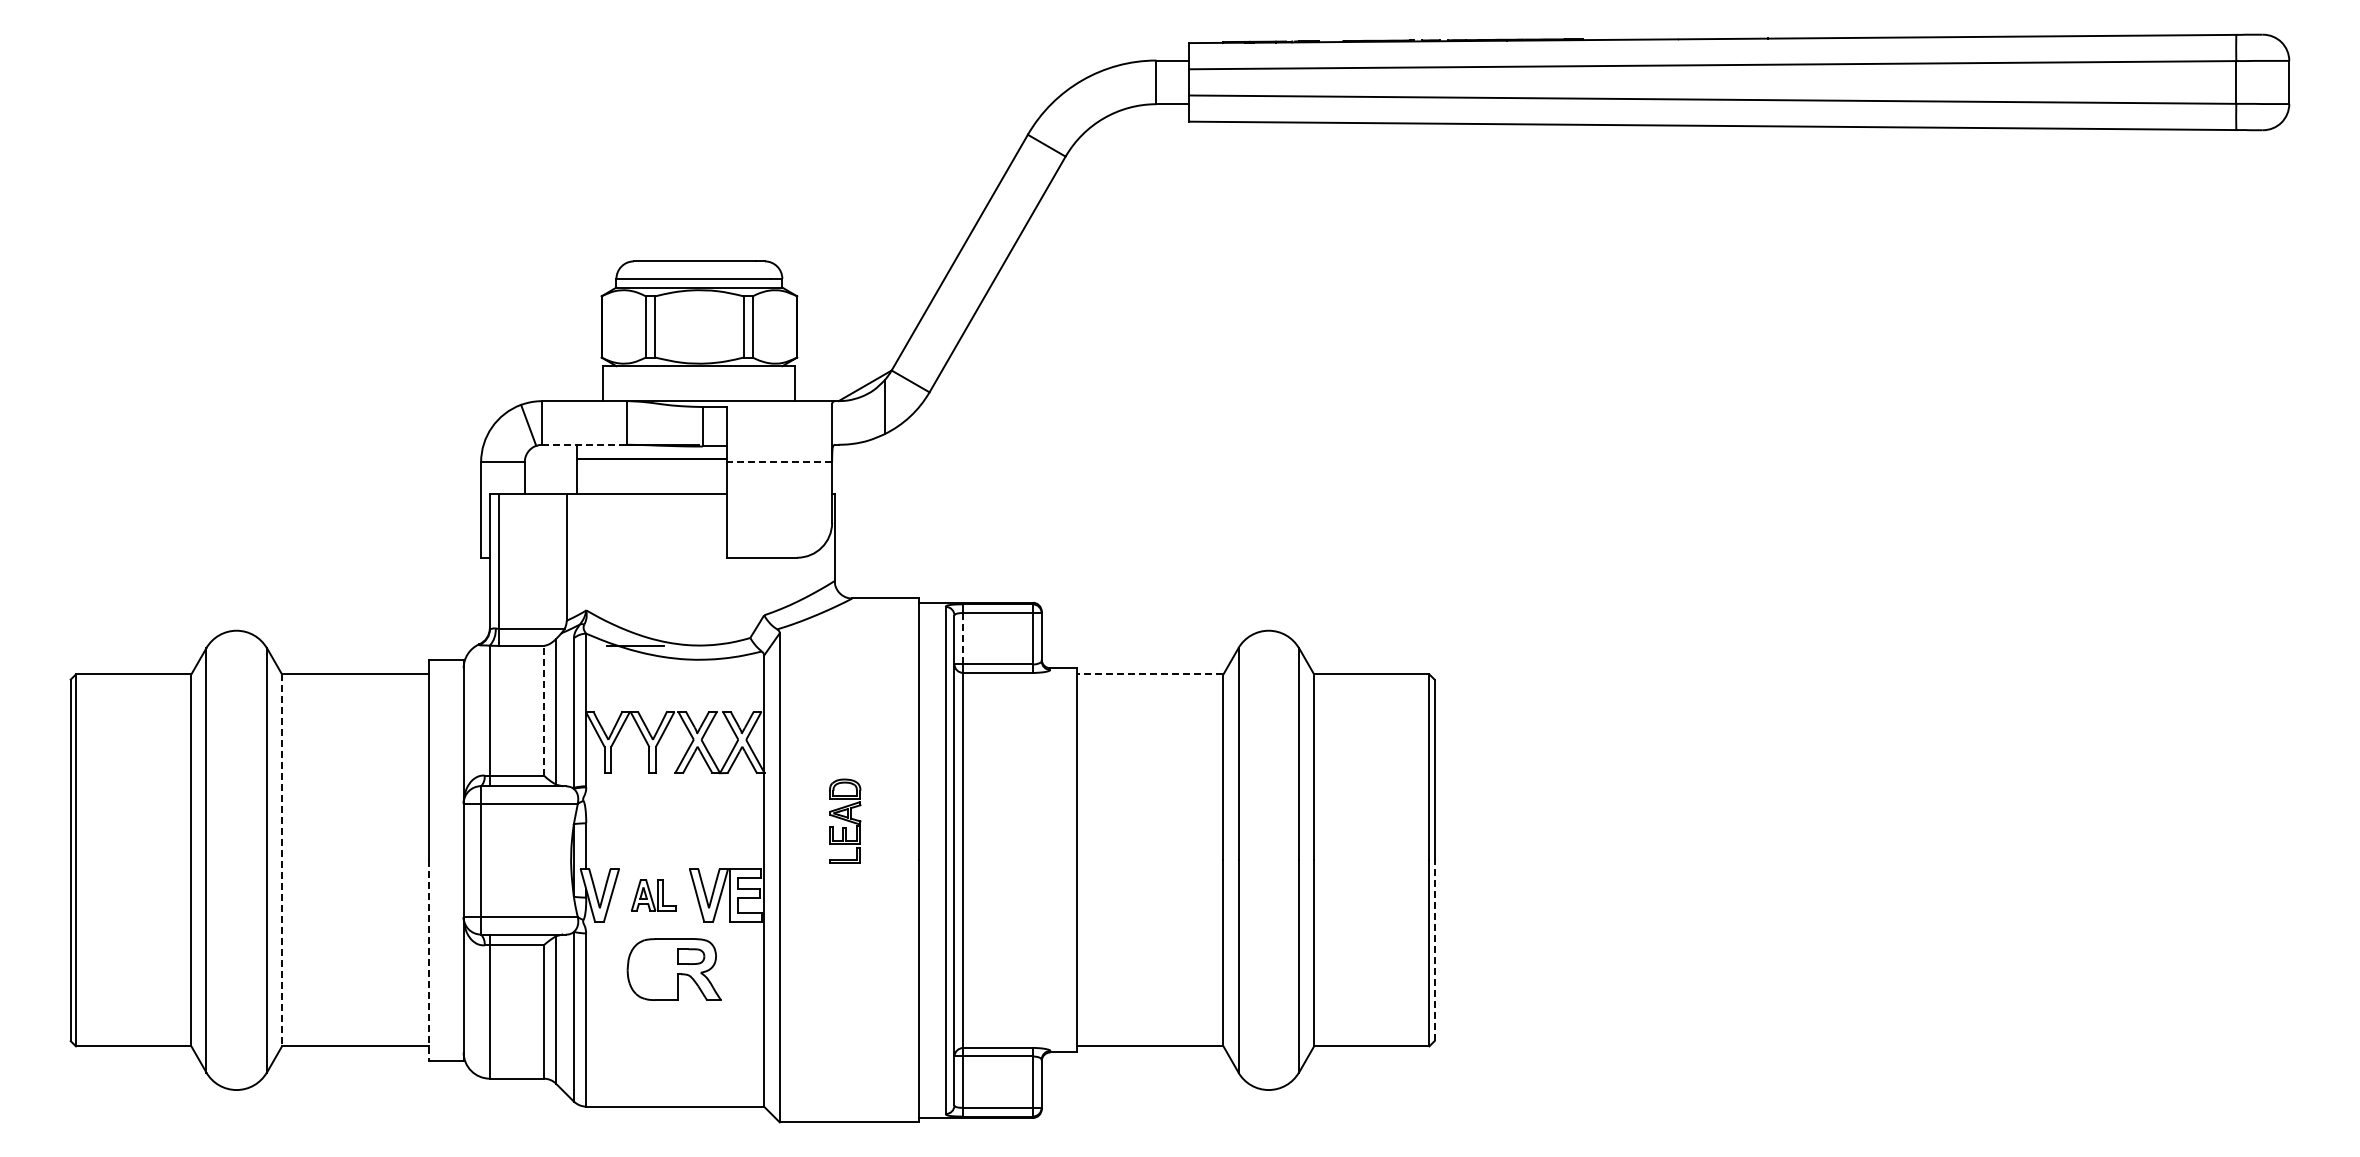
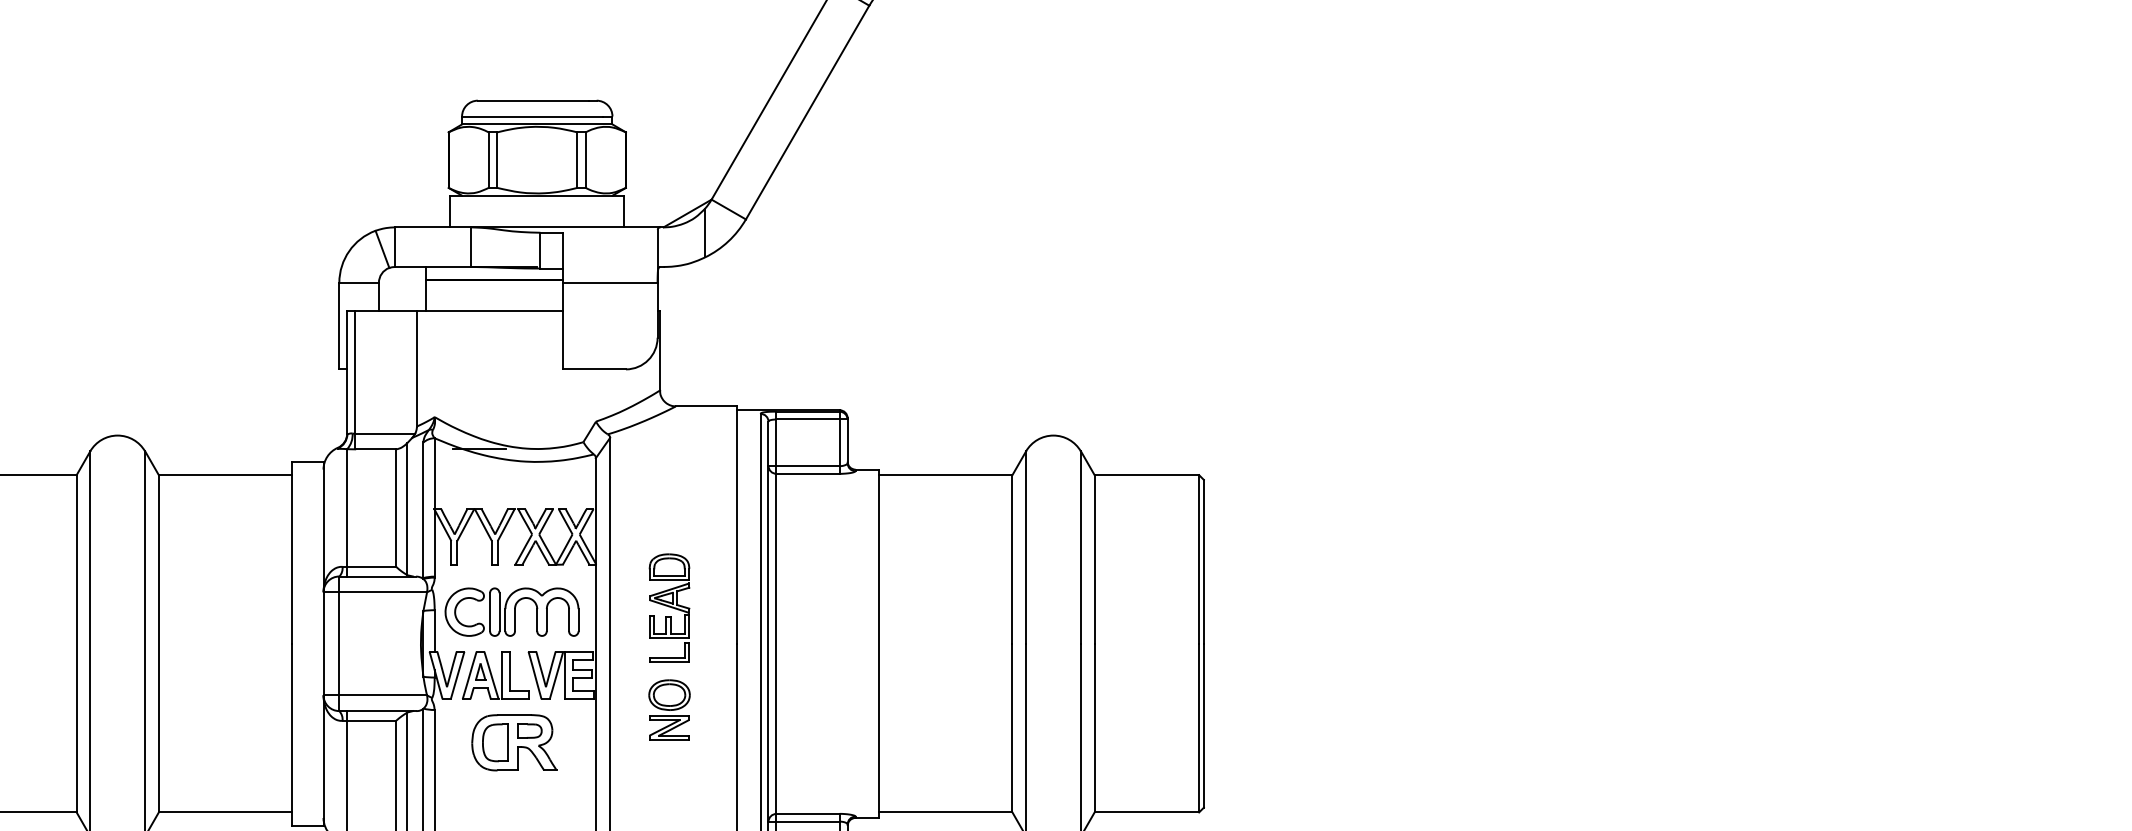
line: (585, 444) -> (433, 266), dashed -> solid
line: (779, 462) -> (609, 283), dashed -> solid
line: (963, 638) -> (776, 442), dashed -> solid
line: (1149, 674) -> (945, 475), dashed -> solid
line: (543, 710) -> (395, 507), dashed -> solid
part: (844, 820) -> (668, 607), size x1.43
part: (671, 825) -> (511, 612), added
line: (282, 860) -> (159, 643), dashed -> solid
part: (653, 895) -> (495, 675), size x1.67
part: (845, 933) -> (669, 710), added
line: (1434, 950) -> (1203, 725), dashed -> solid
line: (428, 961) -> (291, 735), dashed -> solid
part: (652, 969) -> (494, 742), added

